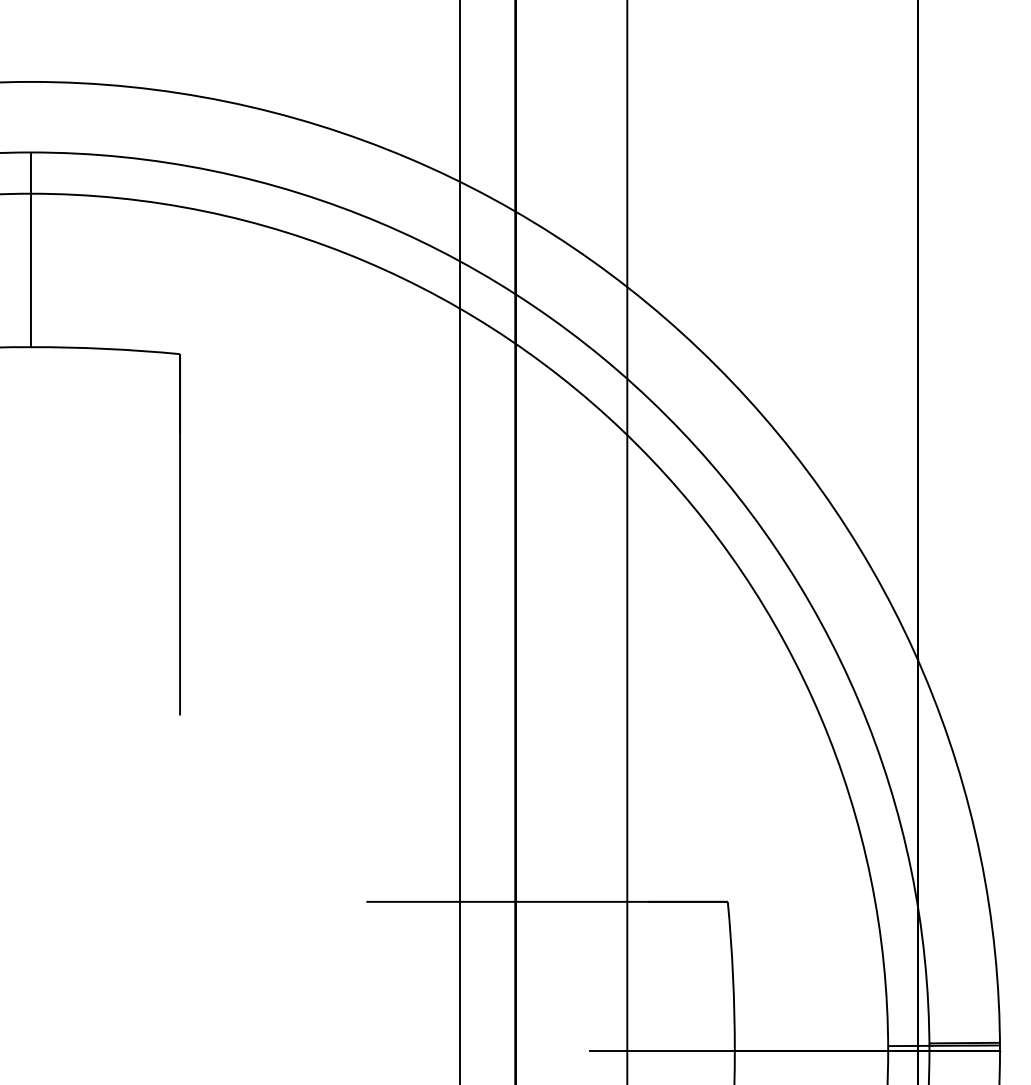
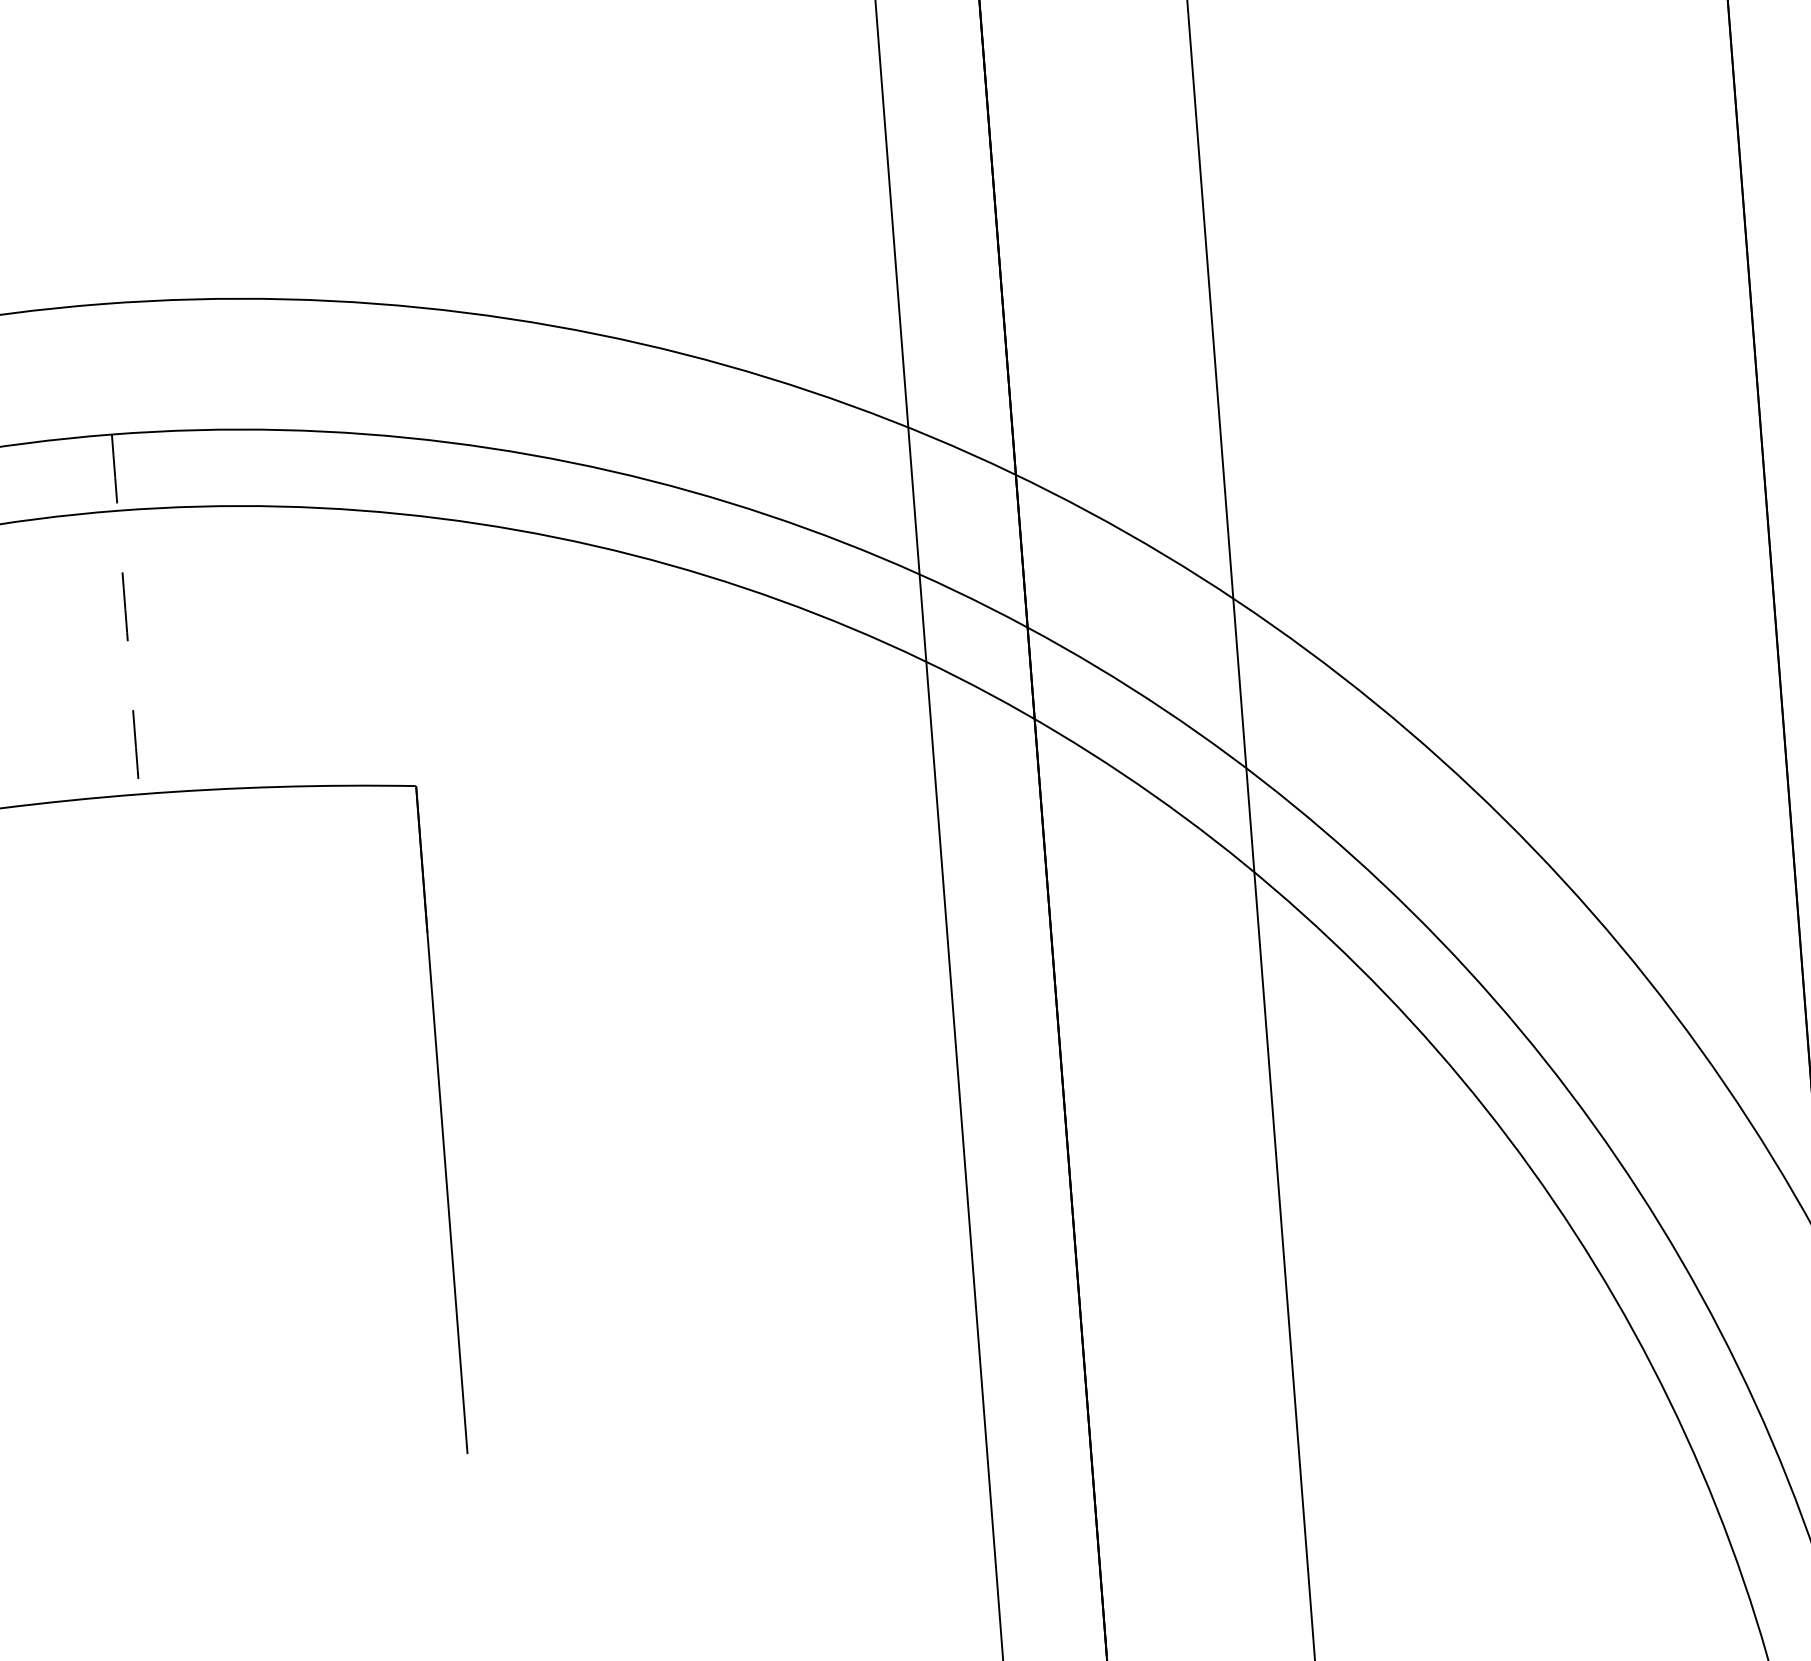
arc: (30, 249) -> (124, 613), solid -> dashed

